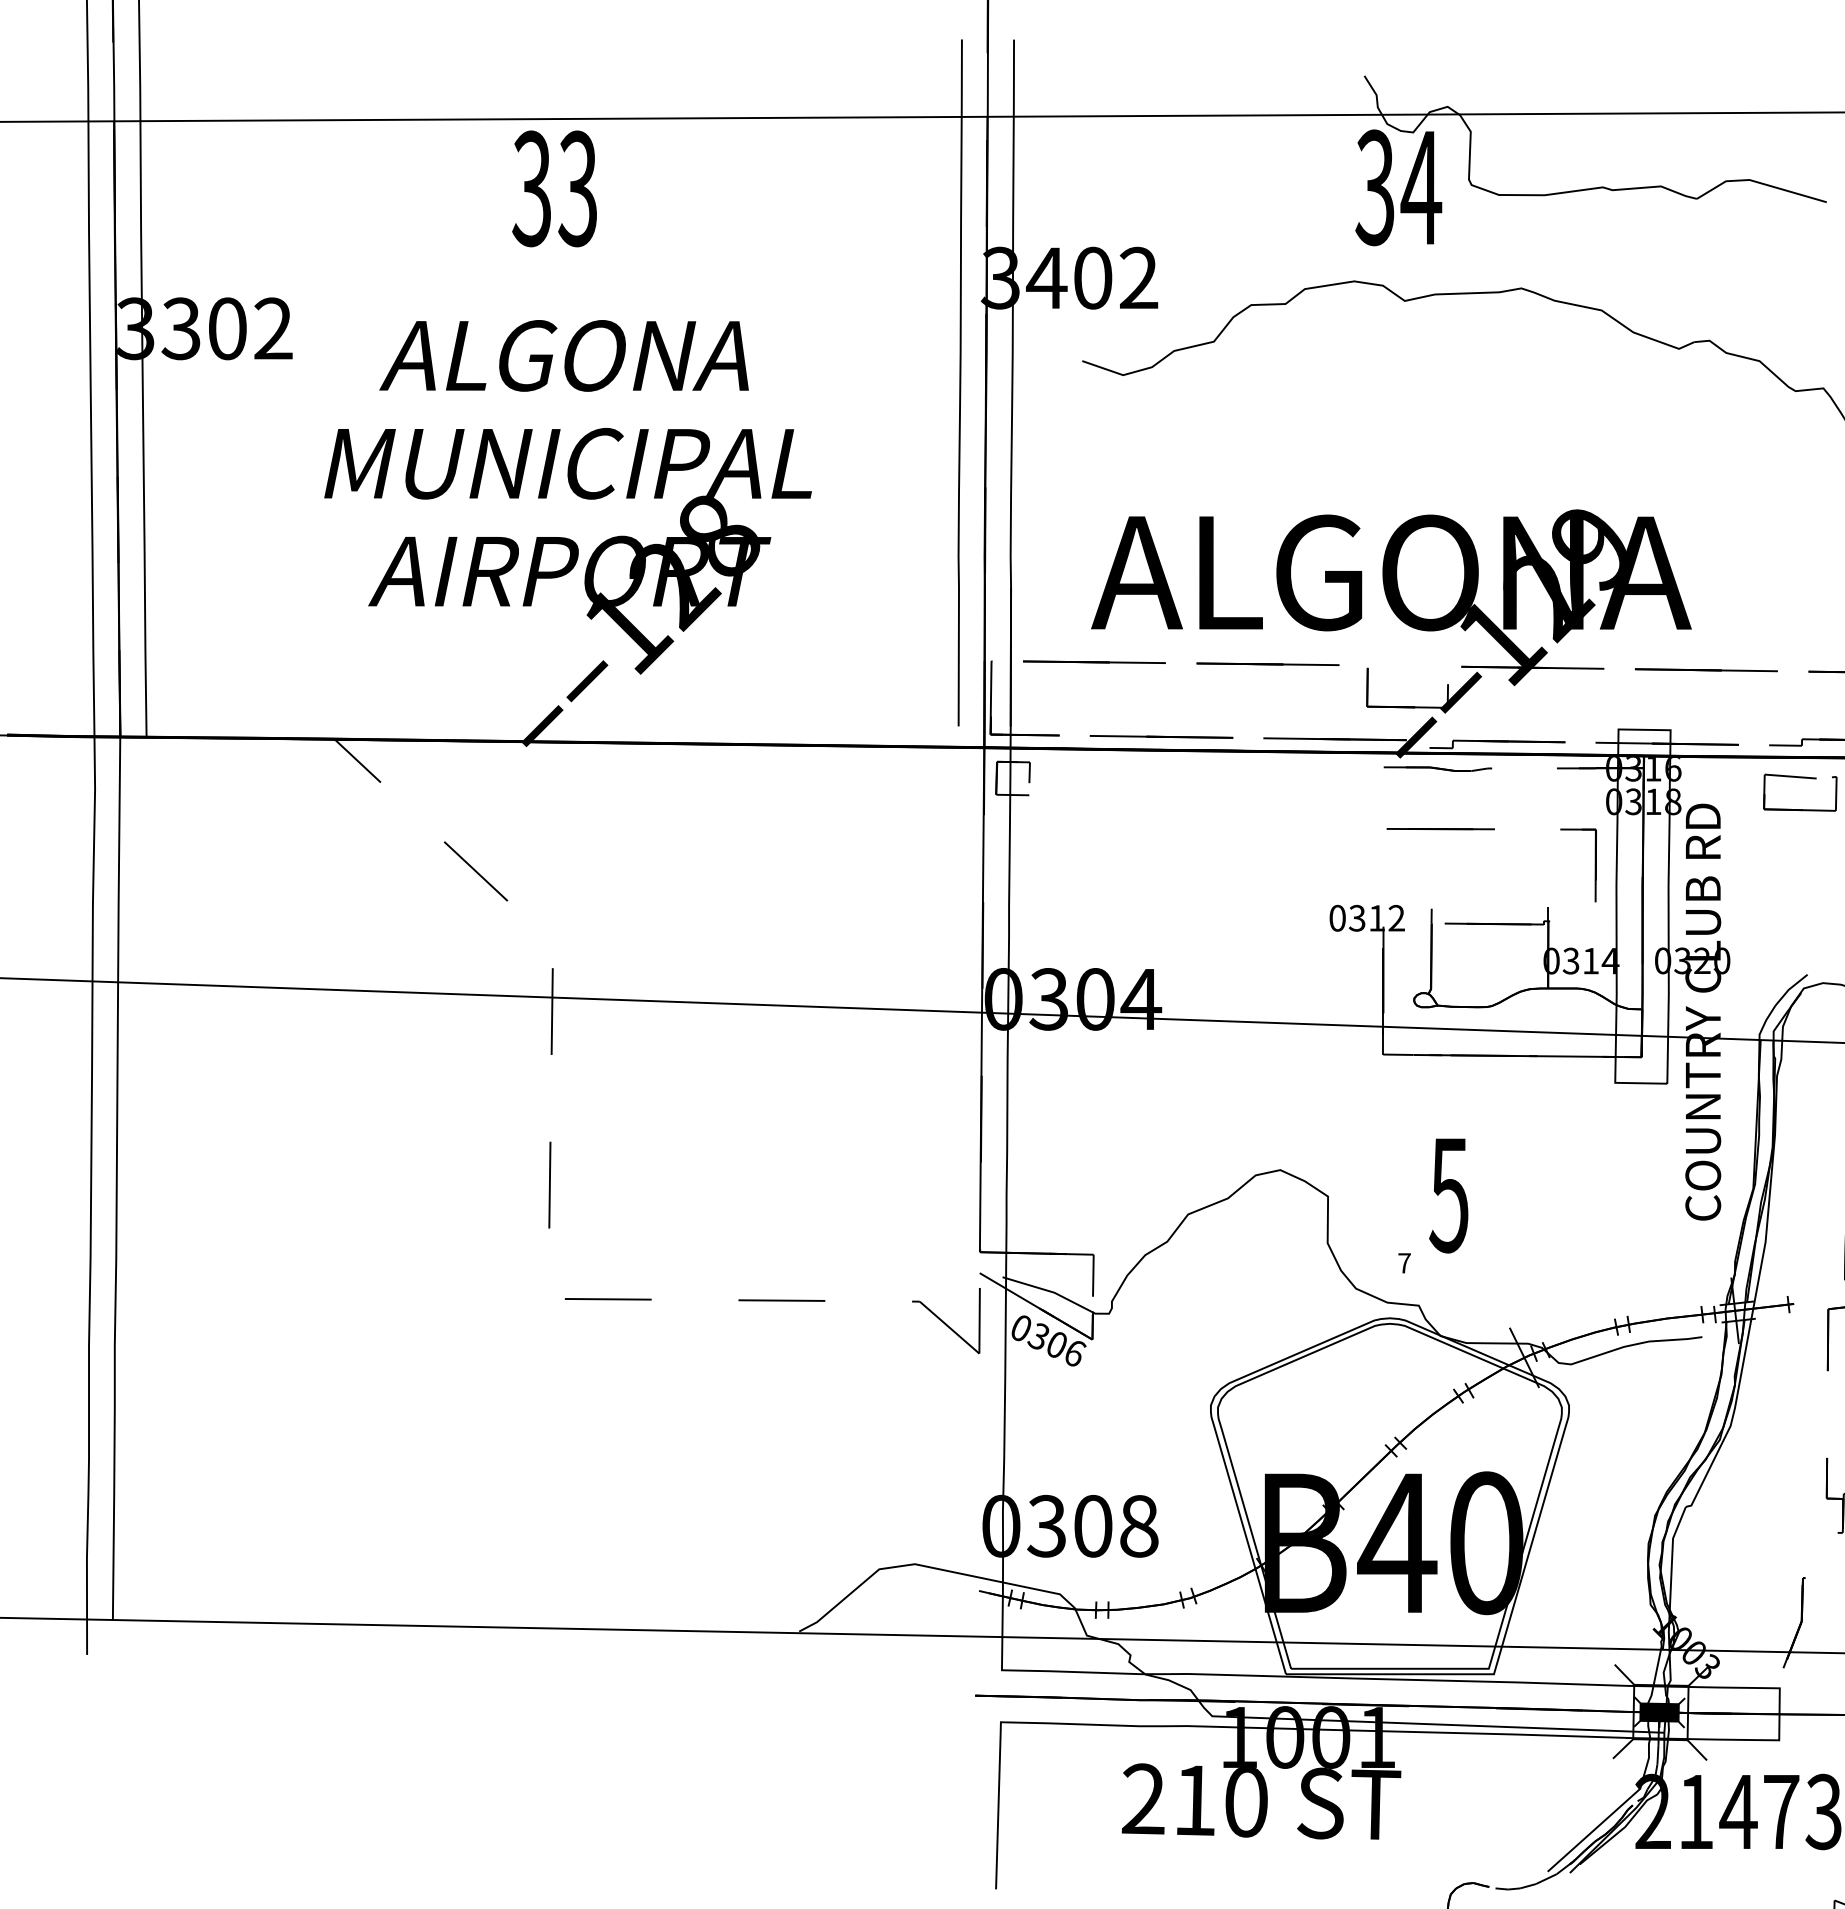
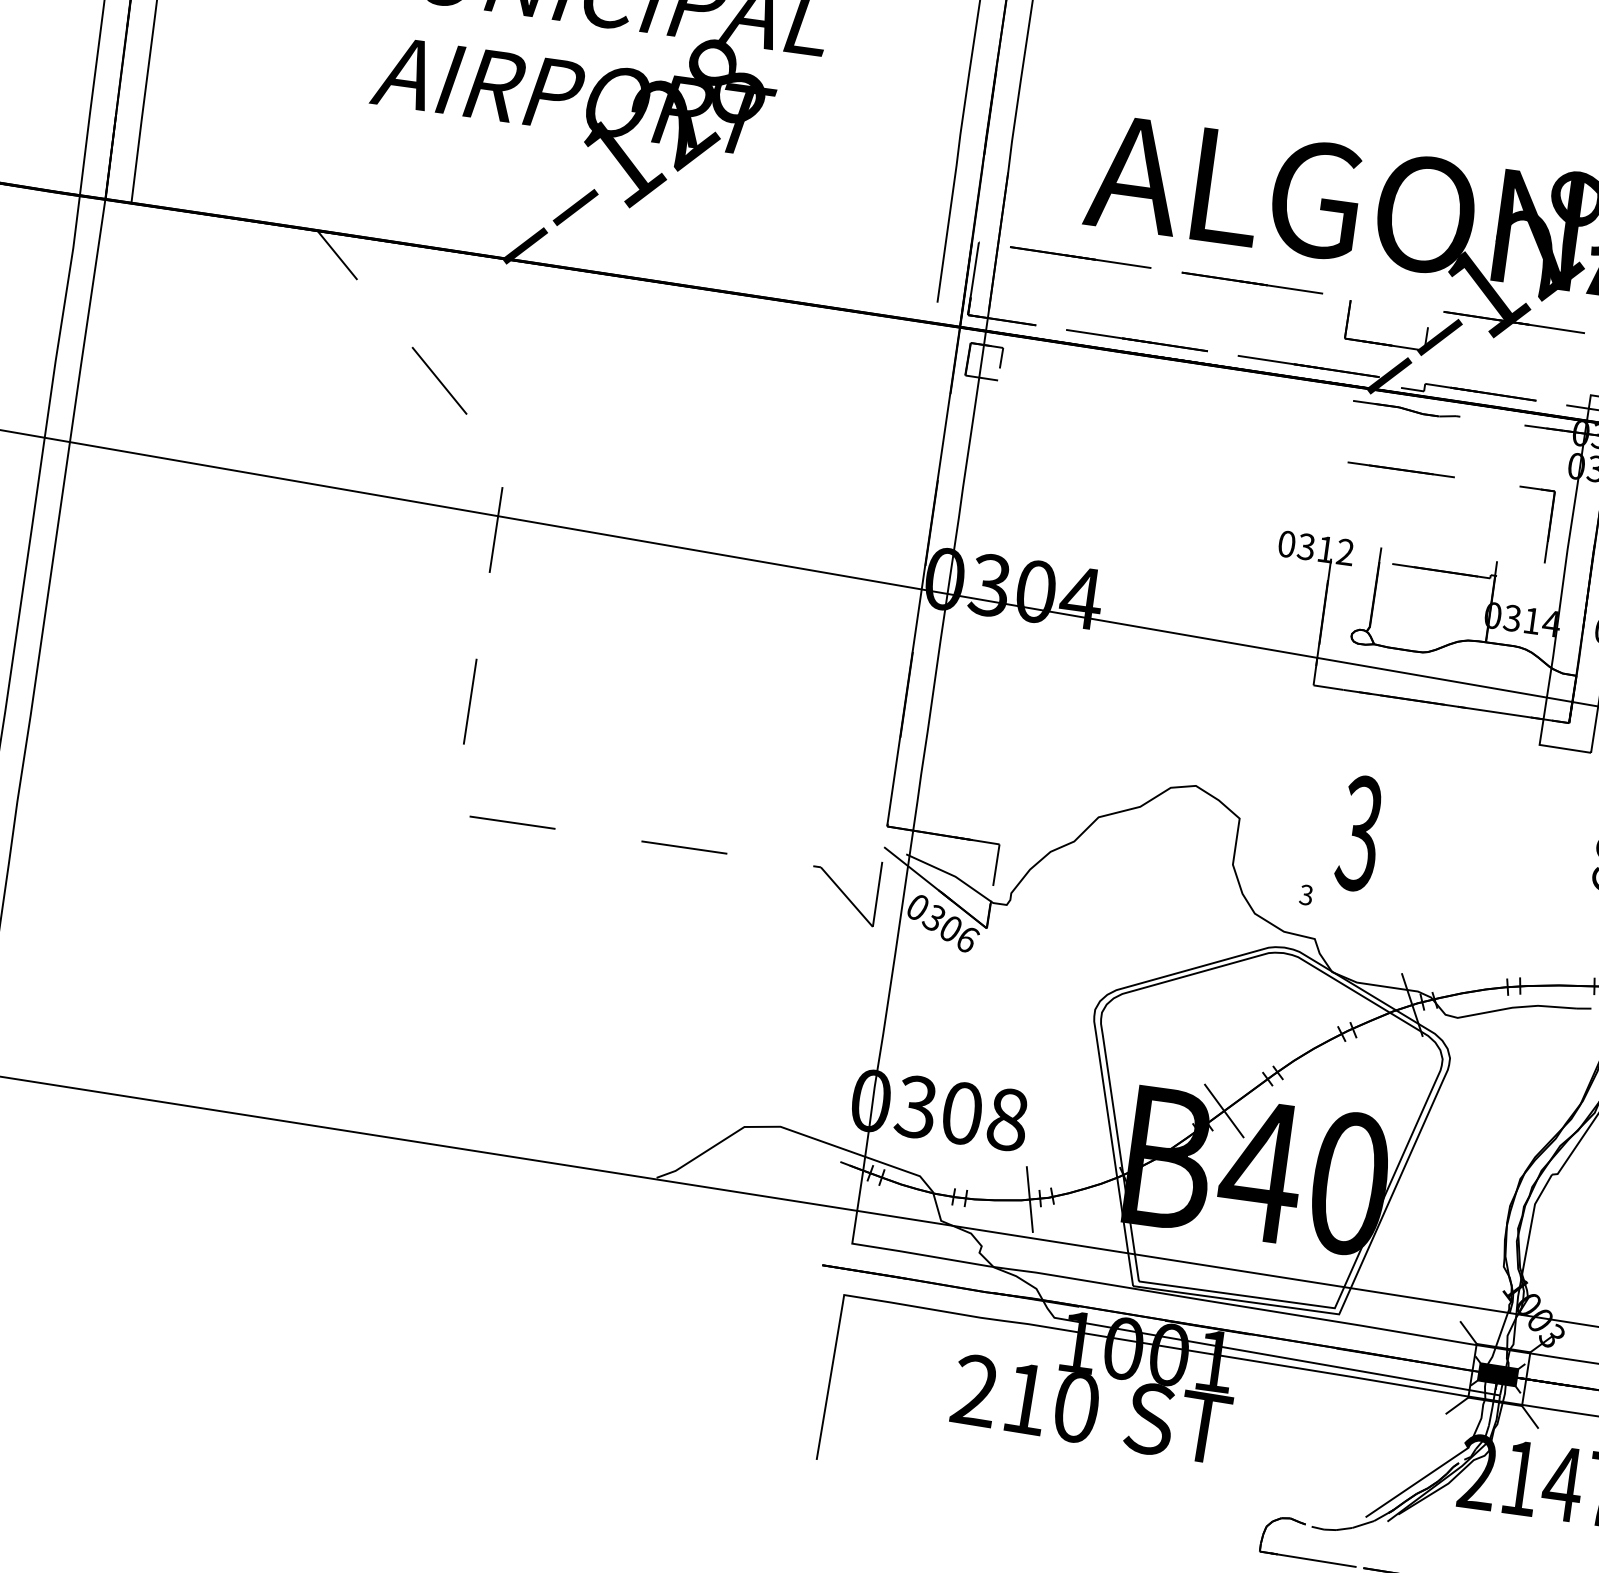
text: (1448, 1194) -> (1359, 832), 5 -> 3
text: (1404, 1263) -> (1306, 895), 7 -> 3
line: (1352, 1487) -> (1224, 1110), added
line: (1171, 1602) -> (1029, 1199), added

